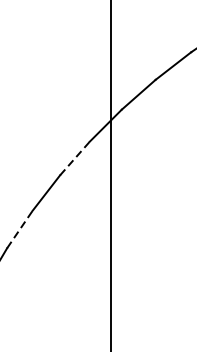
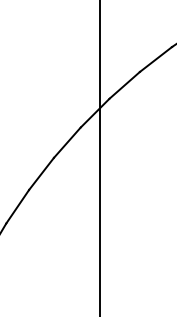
line: (75, 158) -> (67, 142), dashed -> solid
line: (19, 229) -> (17, 206), dashed -> solid

